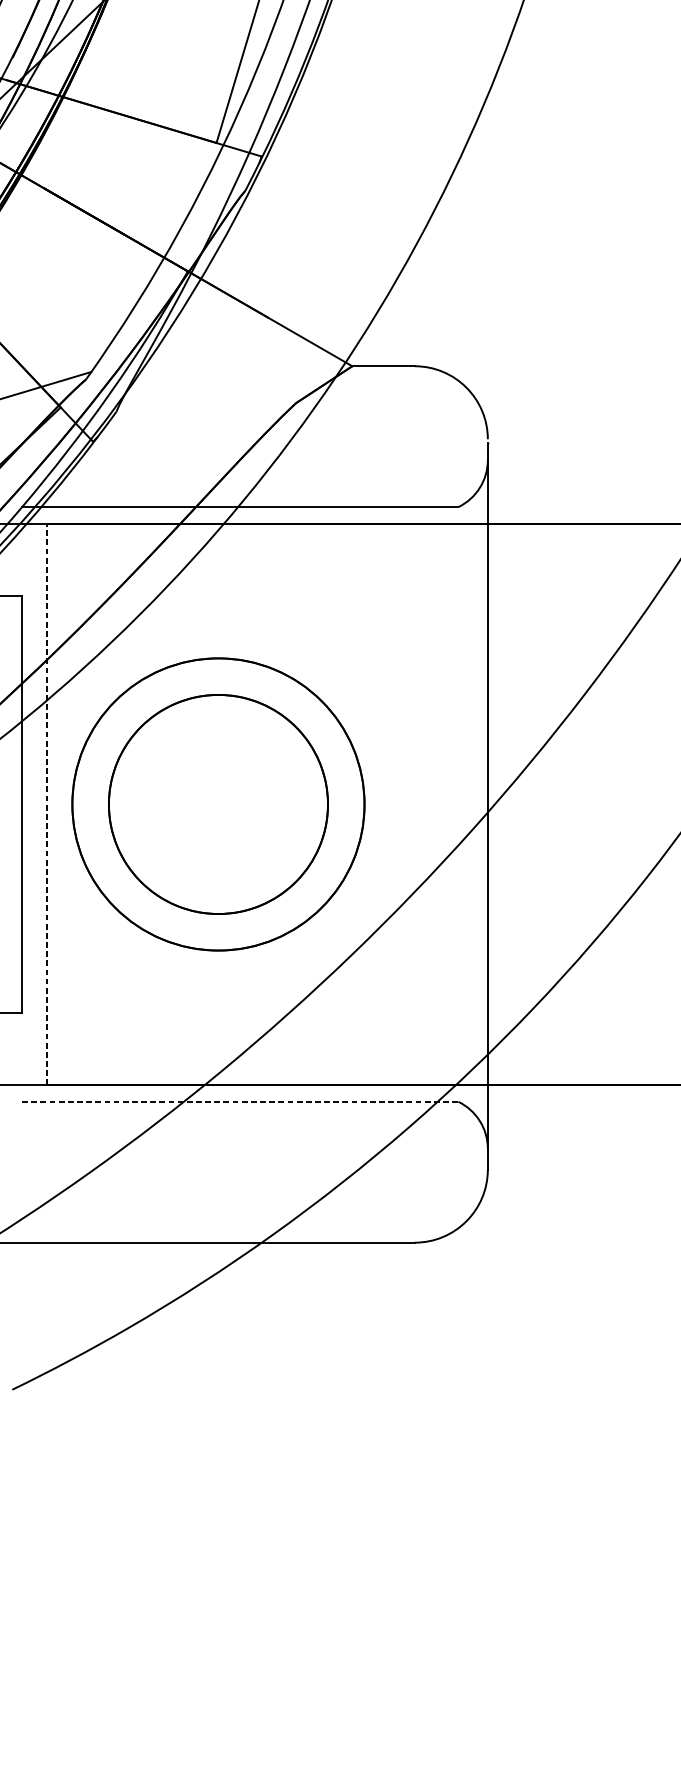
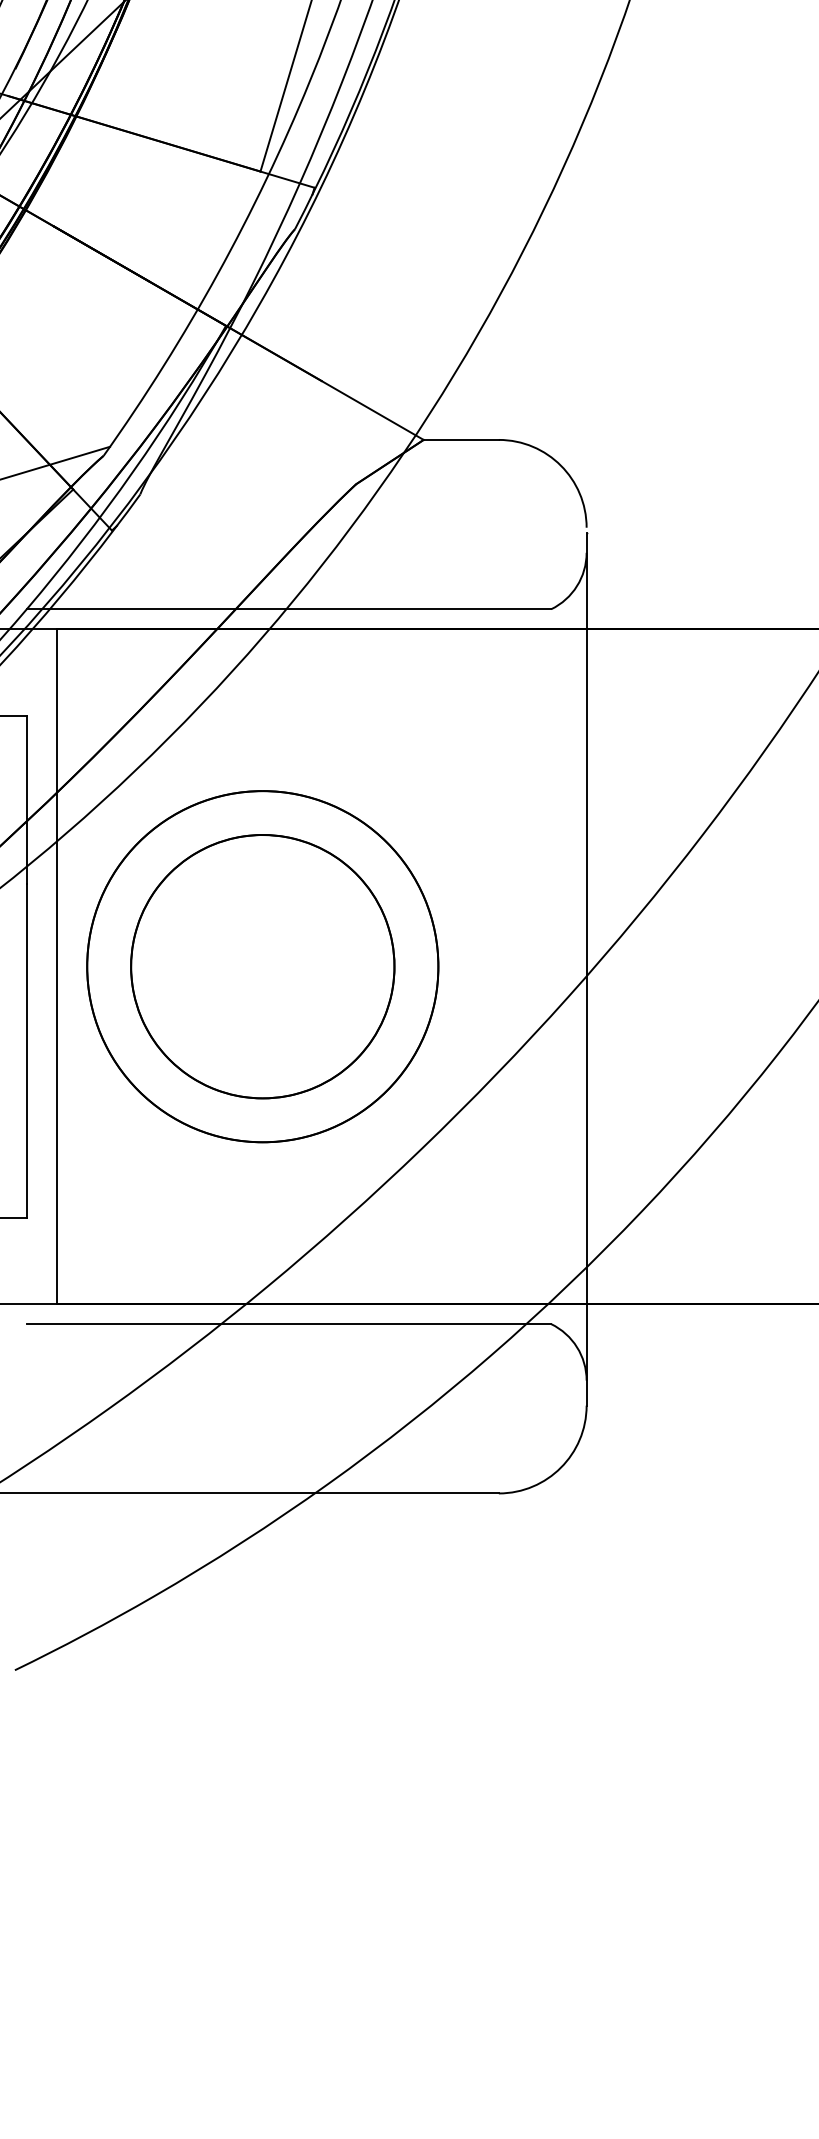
line: (46, 804) -> (56, 966), dashed -> solid
line: (240, 1102) -> (289, 1324), dashed -> solid

